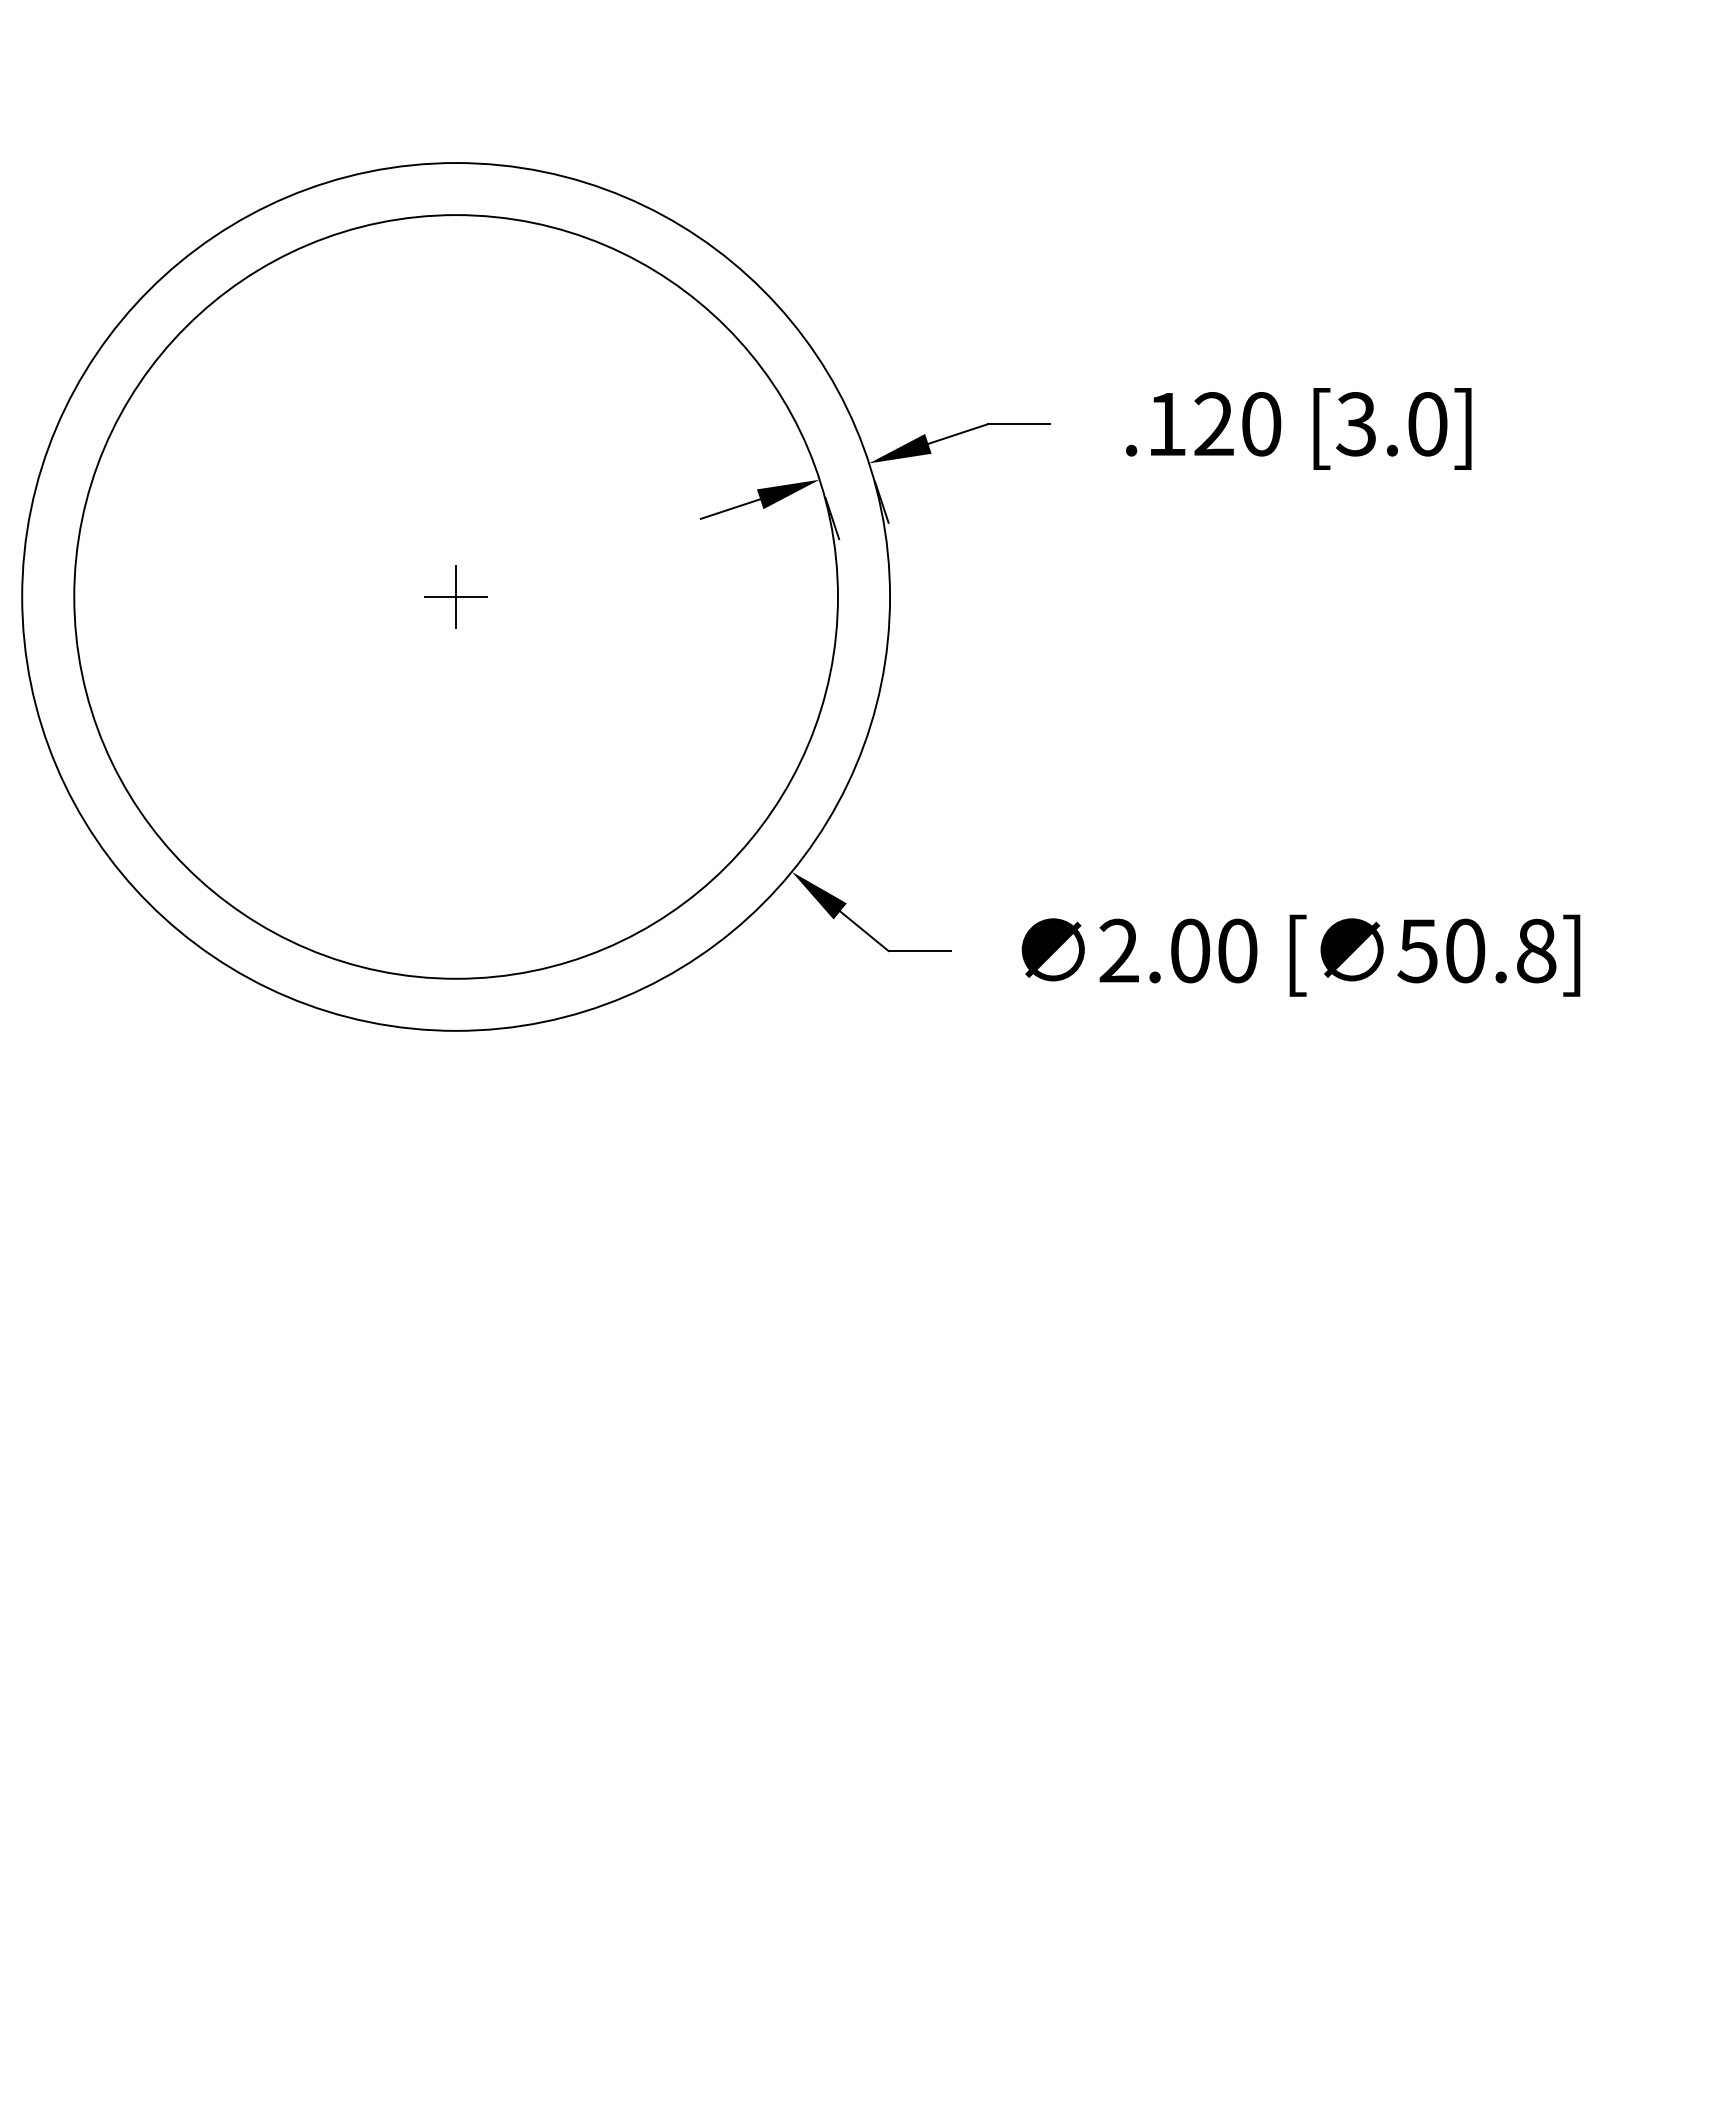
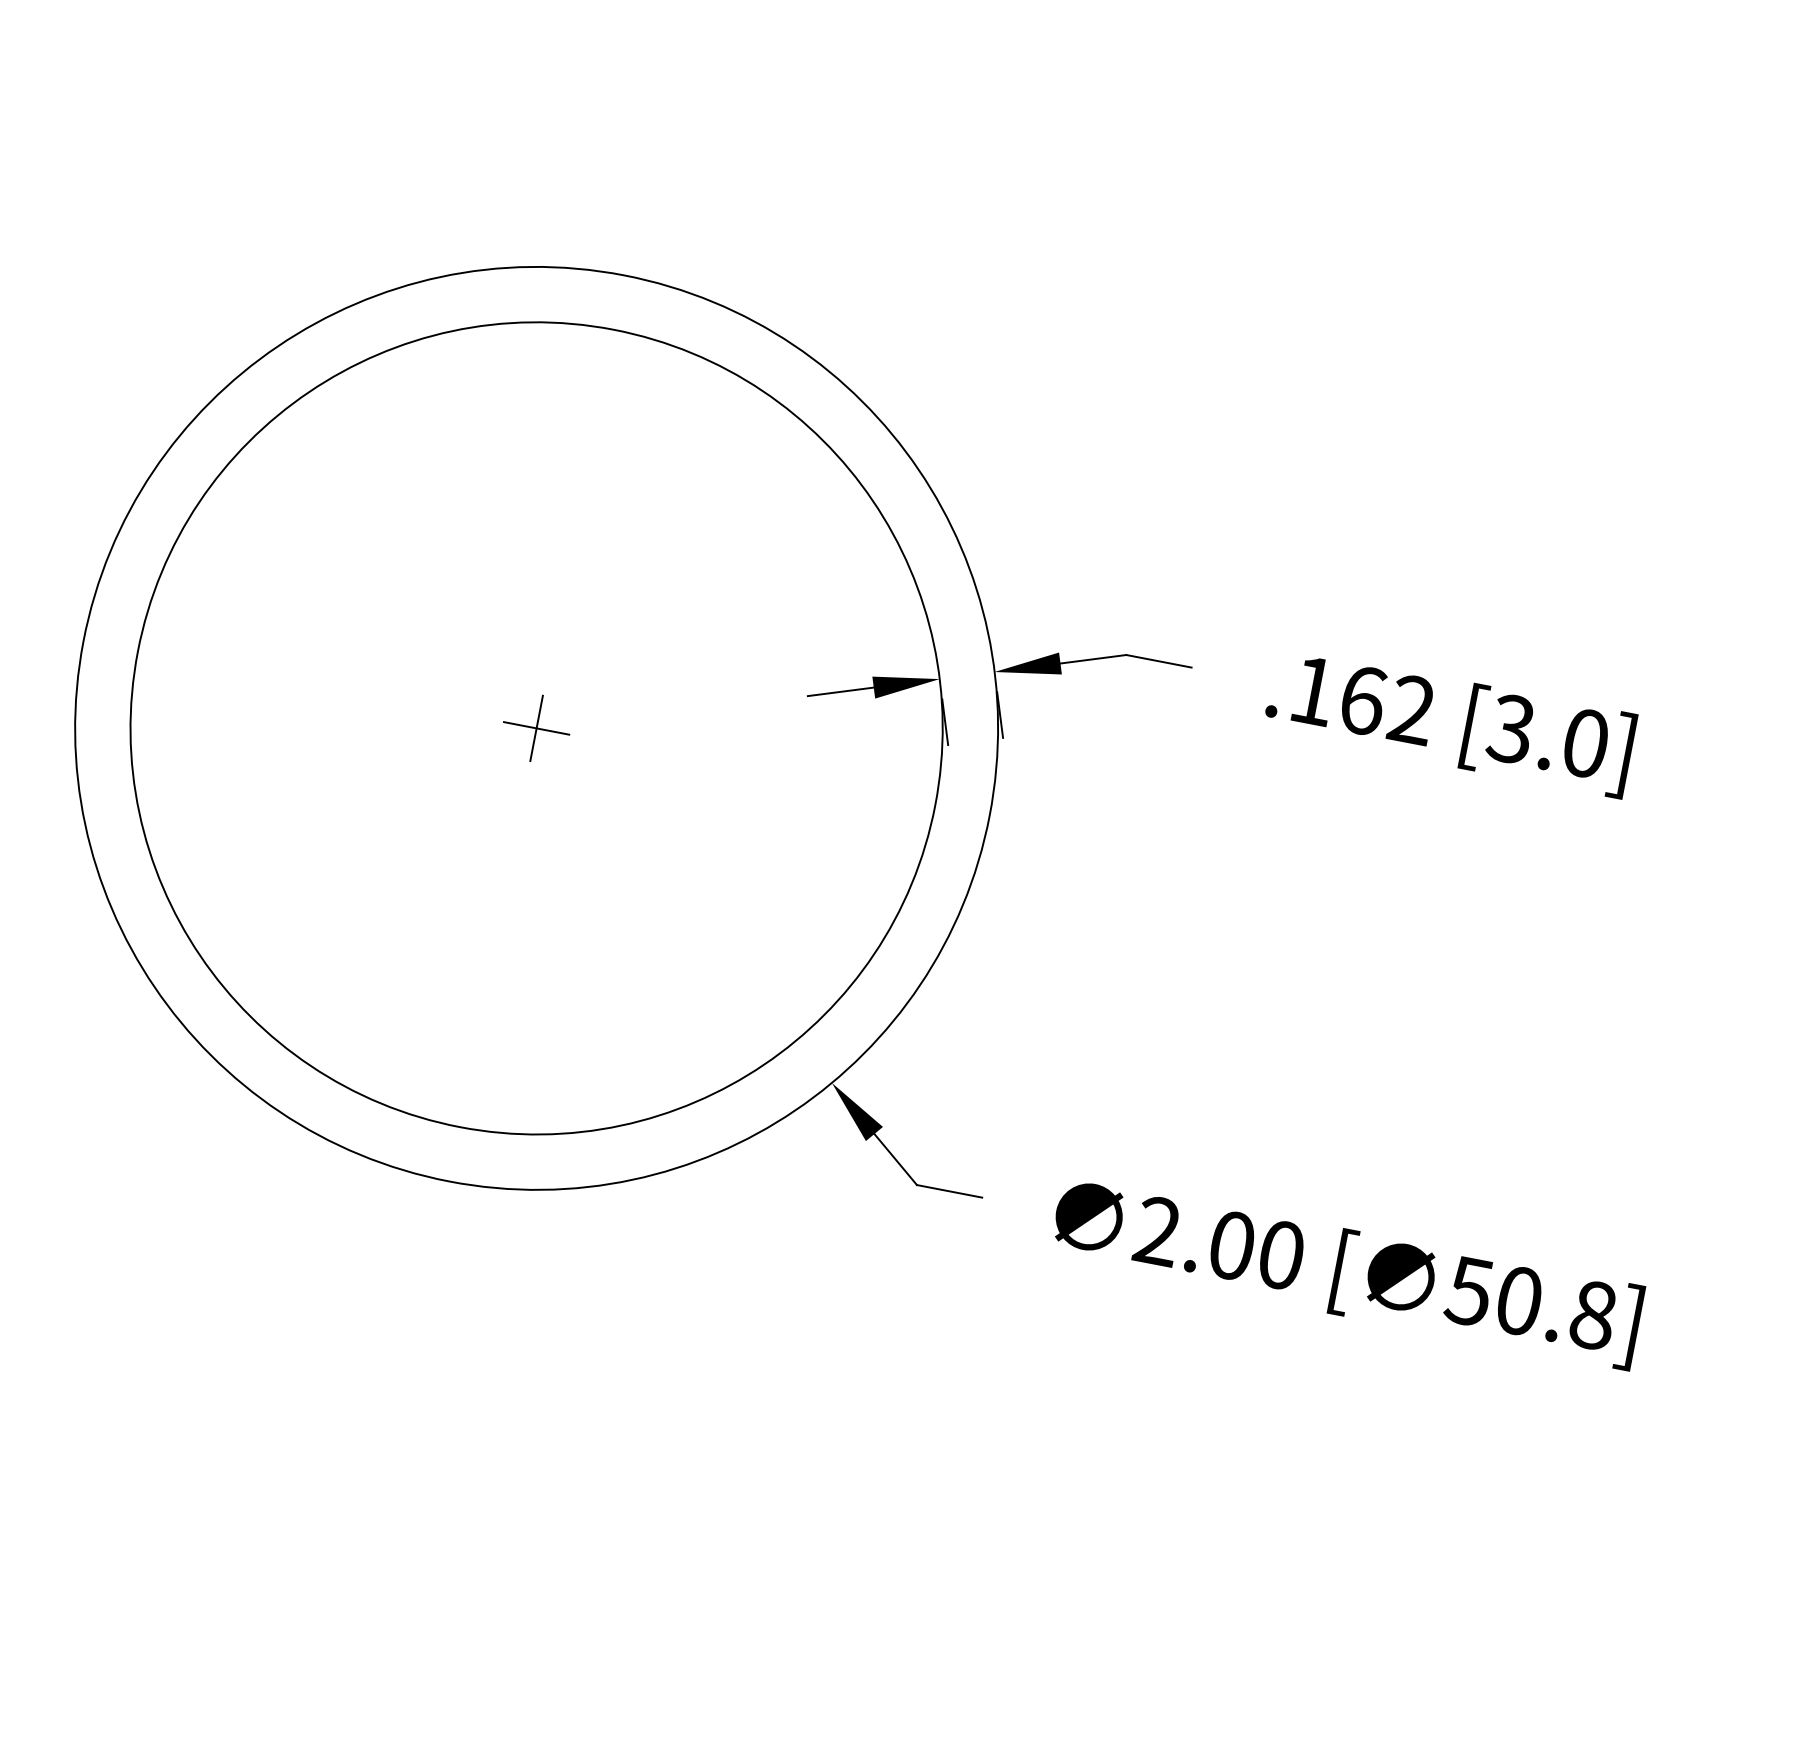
text: (1237, 424) -> (1387, 705), .120 -> .162

